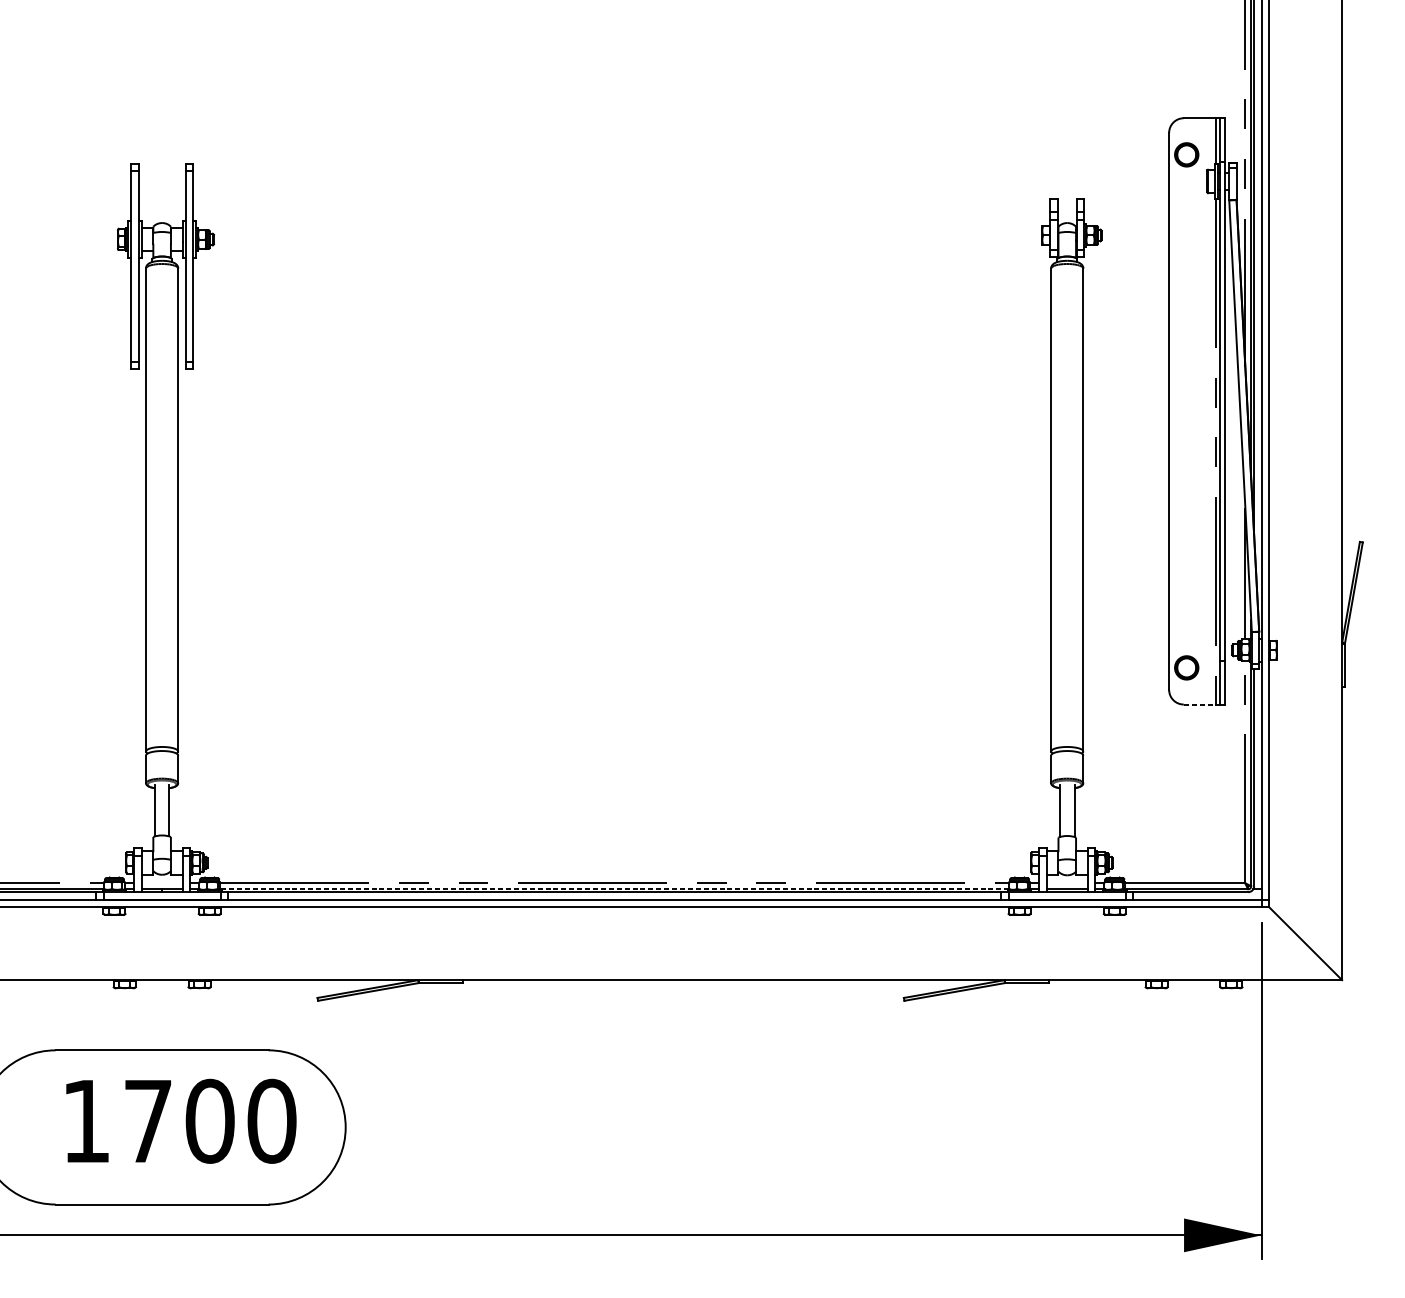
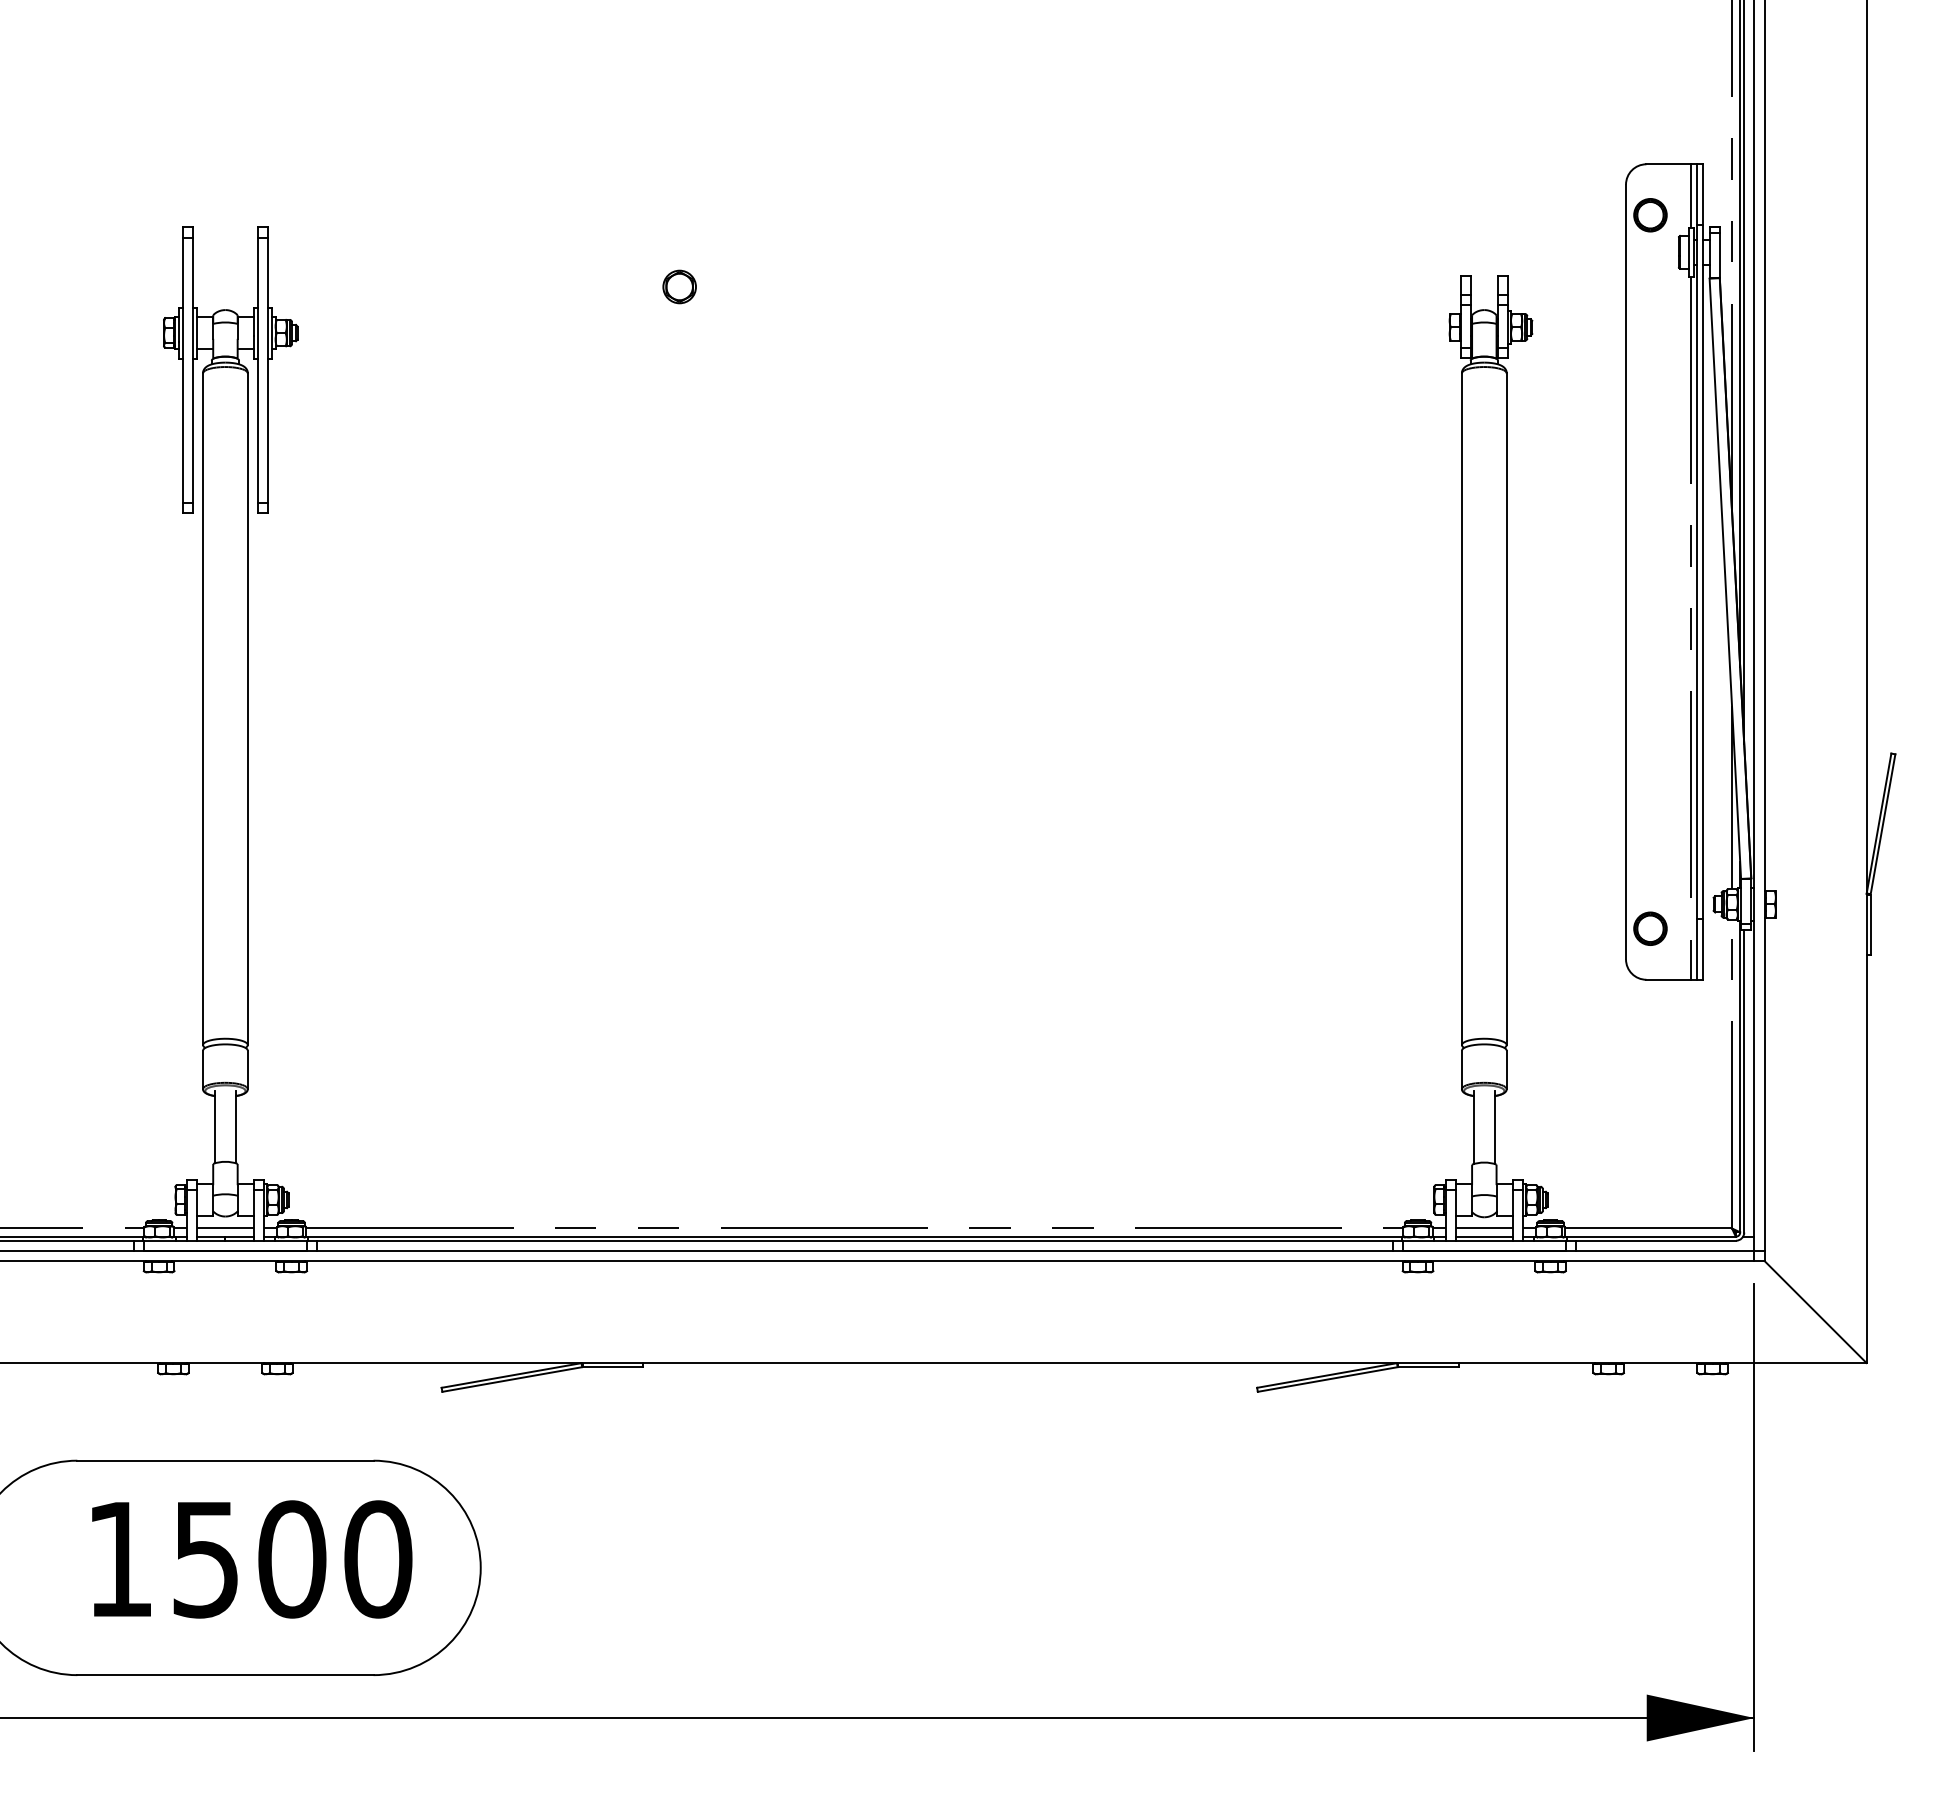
part: (488, 206) -> (679, 286), added
line: (1200, 704) -> (1669, 979), dashed -> solid
line: (161, 883) -> (224, 1228), added
line: (1066, 883) -> (1483, 1228), added
line: (614, 889) -> (854, 1236), dashed -> solid
text: (147, 1122) -> (205, 1560), 1700 -> 1500

